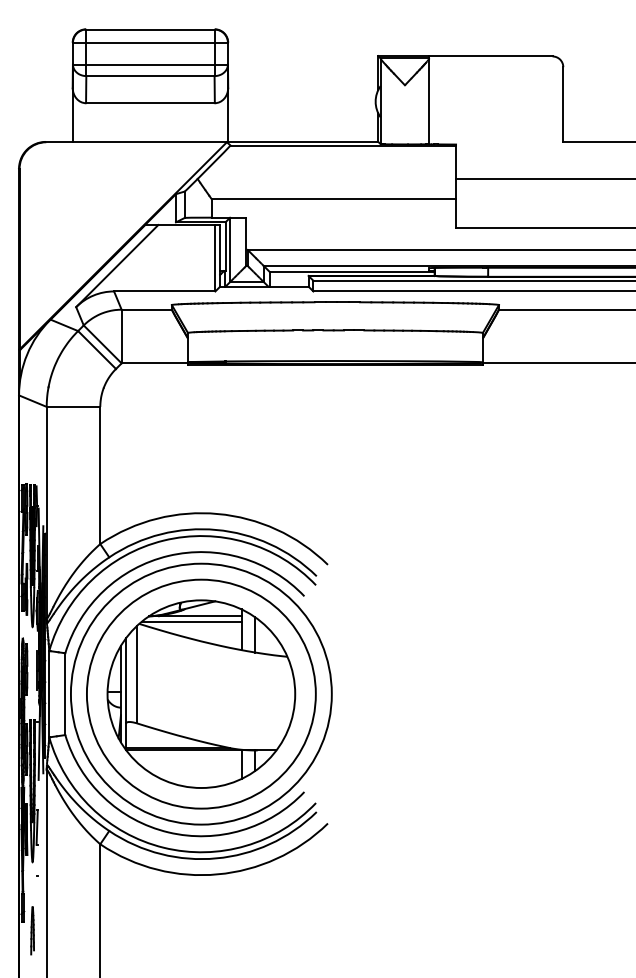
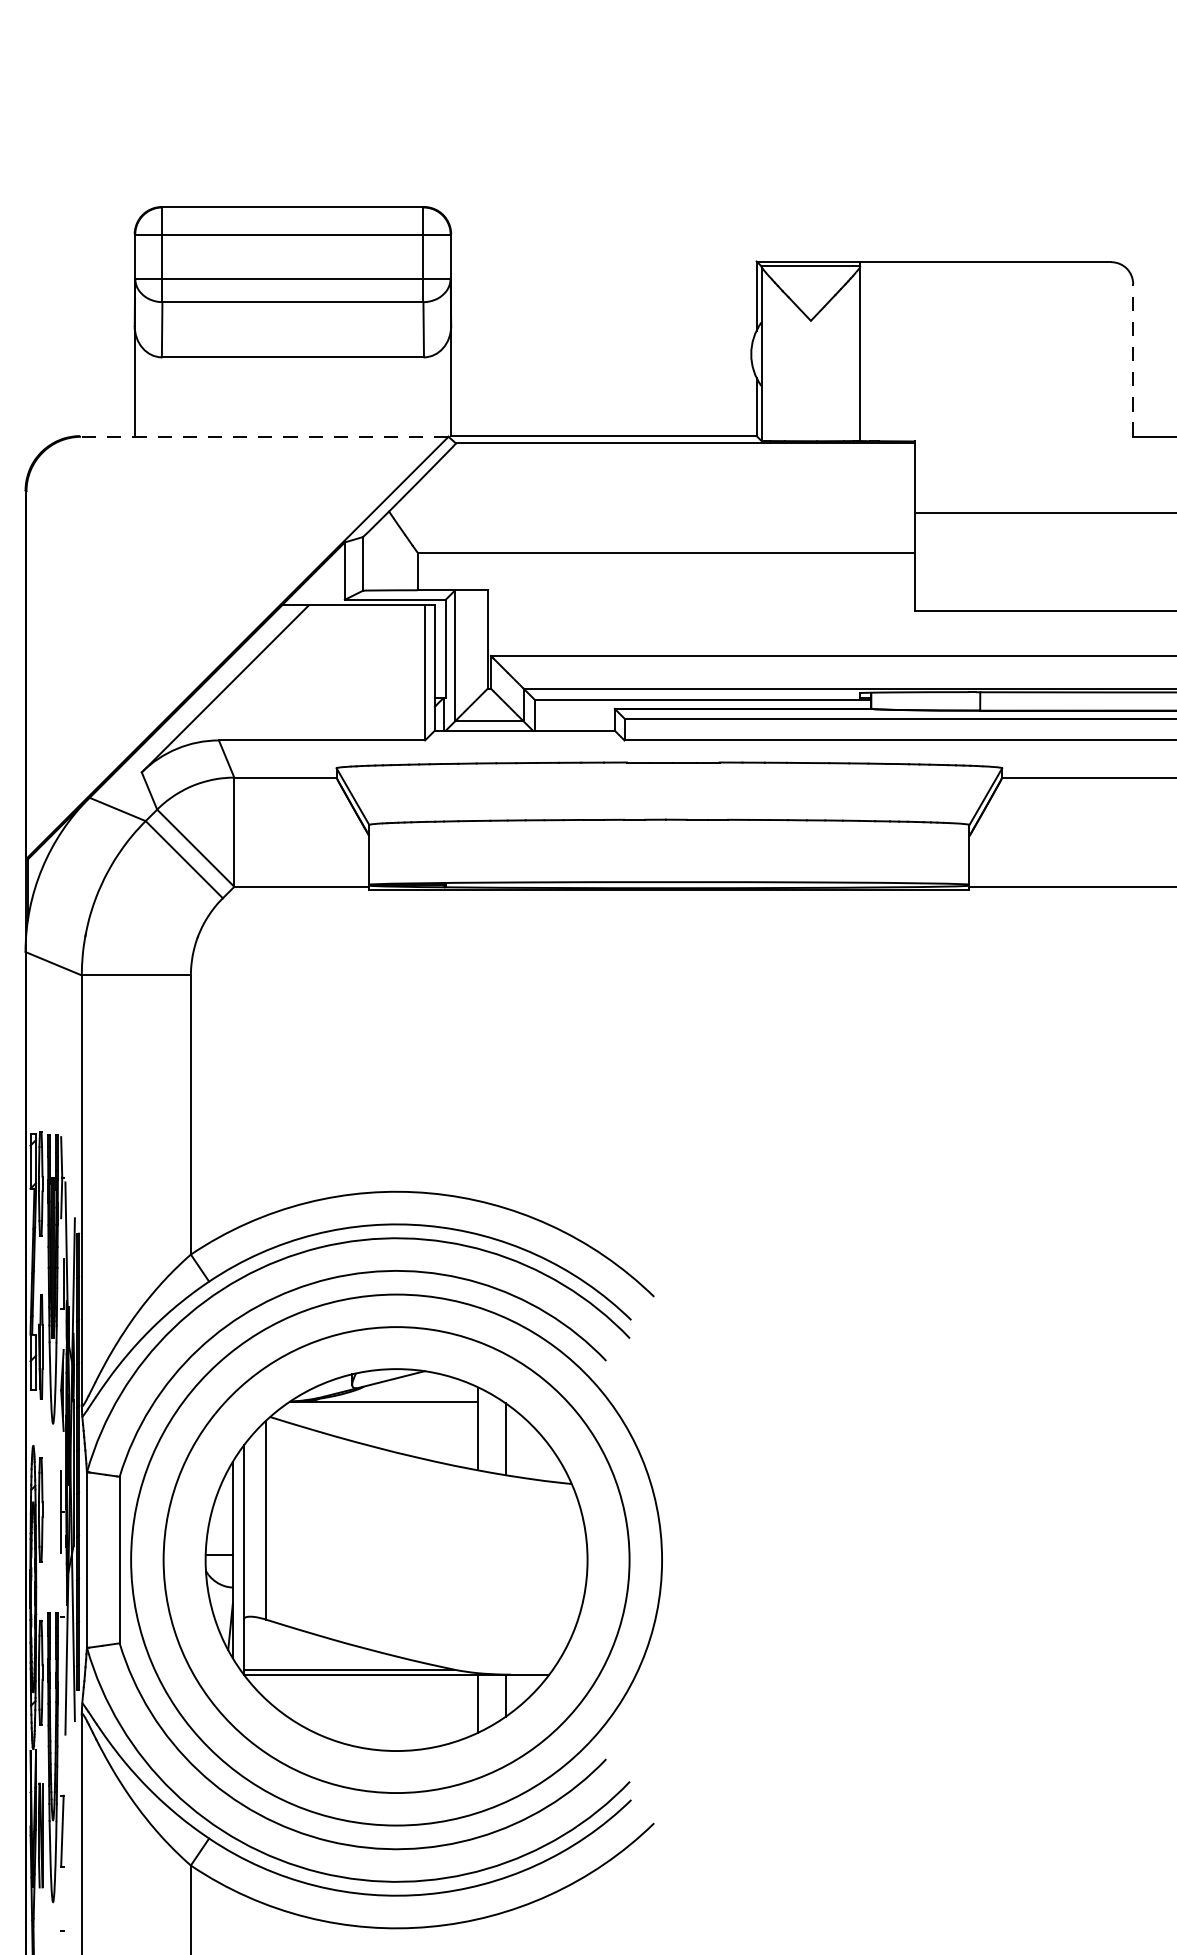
line: (563, 104) -> (1133, 359), solid -> dashed
line: (136, 142) -> (264, 437), solid -> dashed
line: (191, 621) -> (376, 1412), removed

